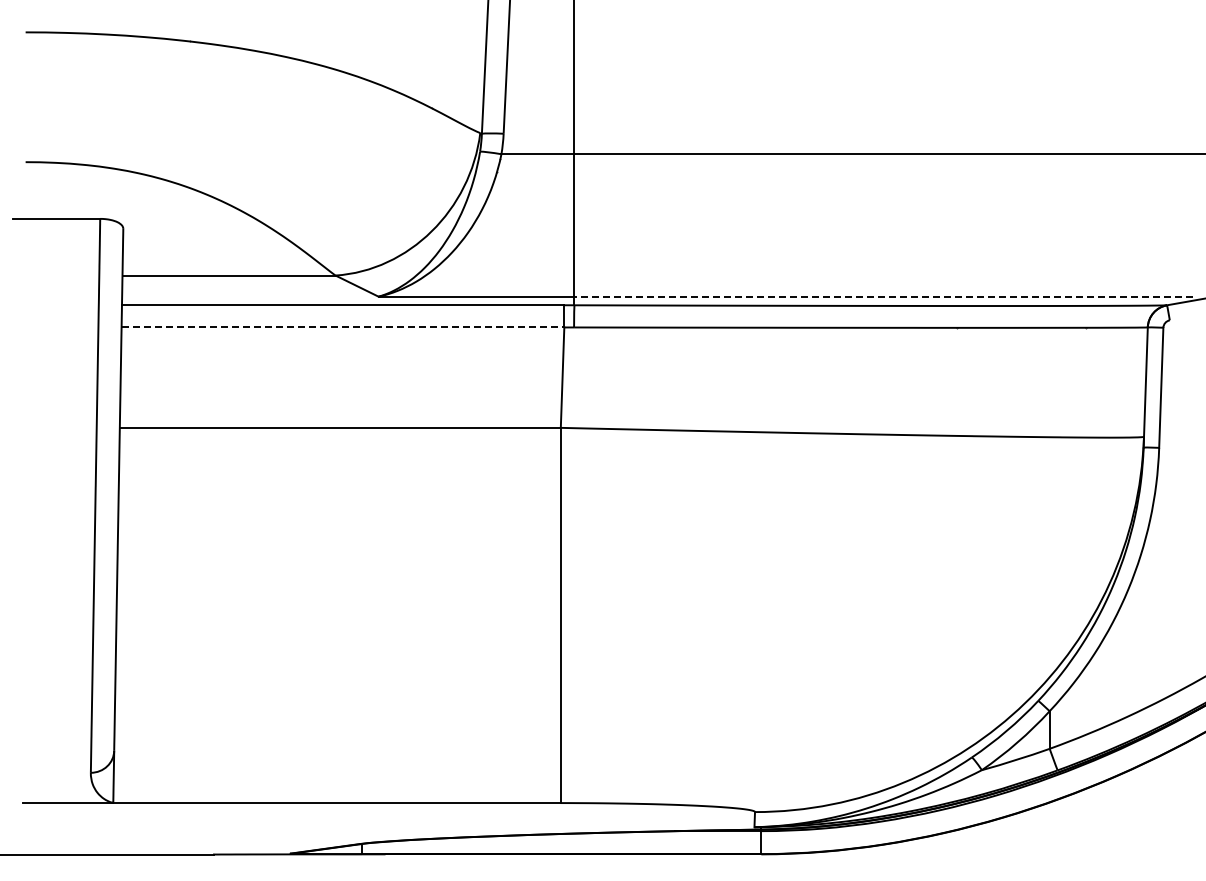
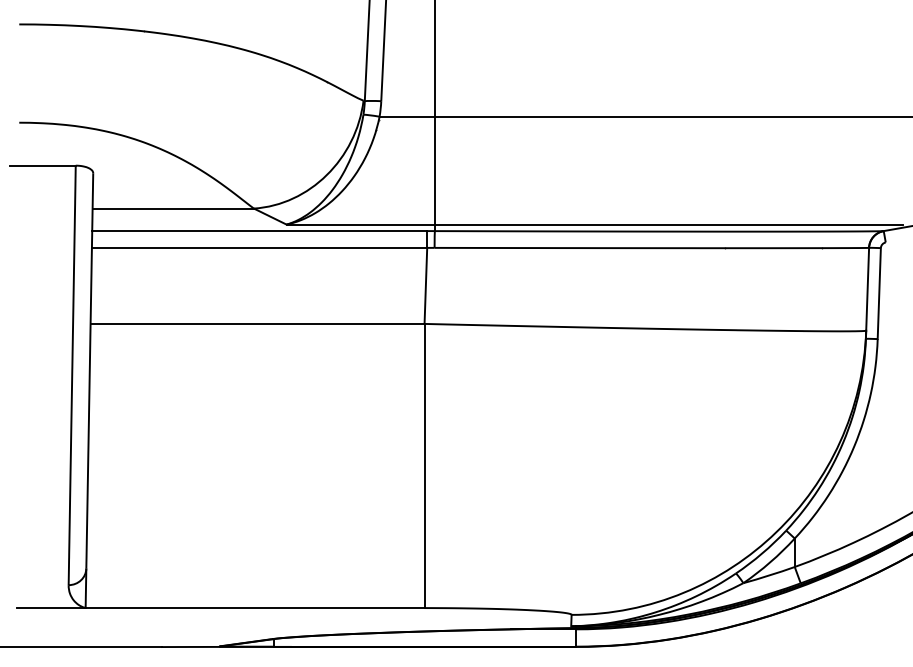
line: (883, 296) -> (668, 224), dashed -> solid
line: (343, 327) -> (259, 247), dashed -> solid

